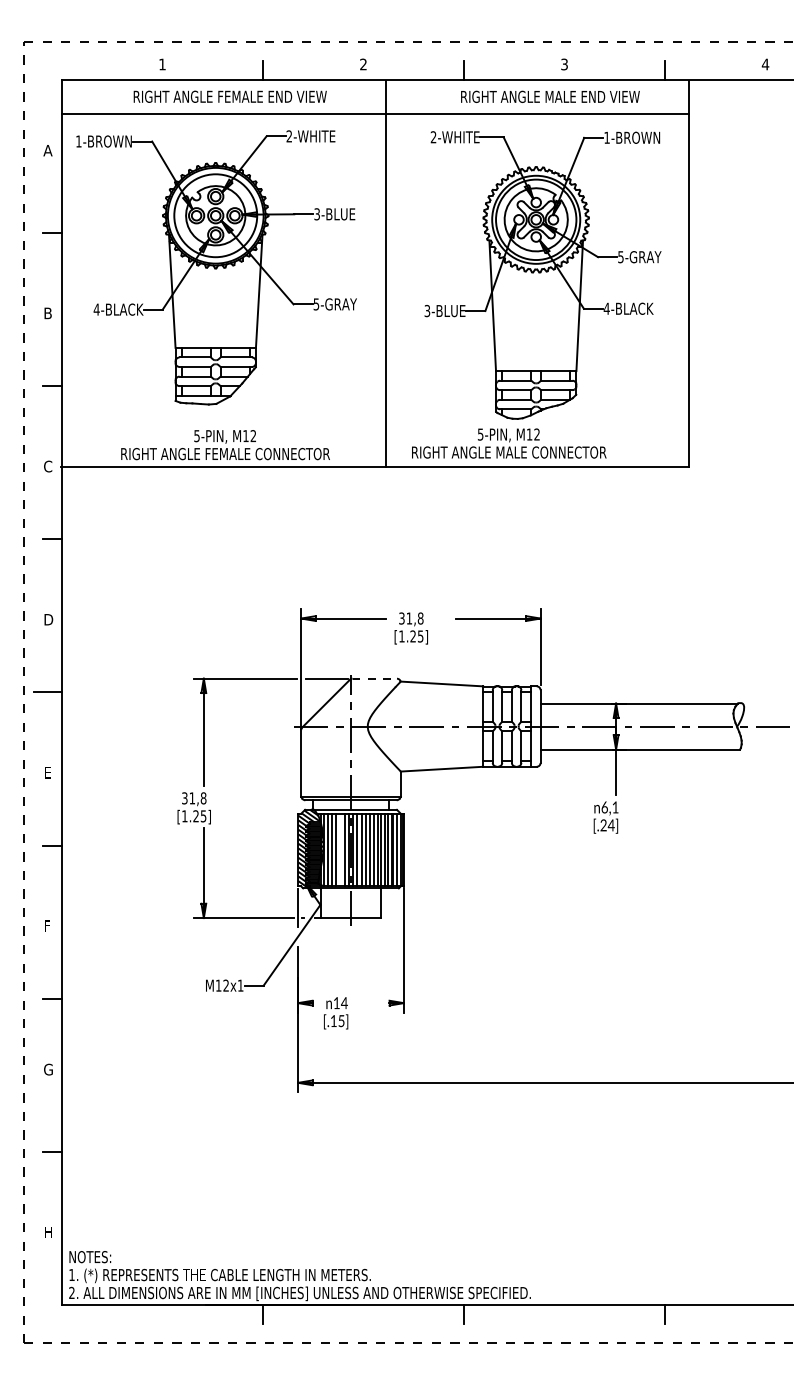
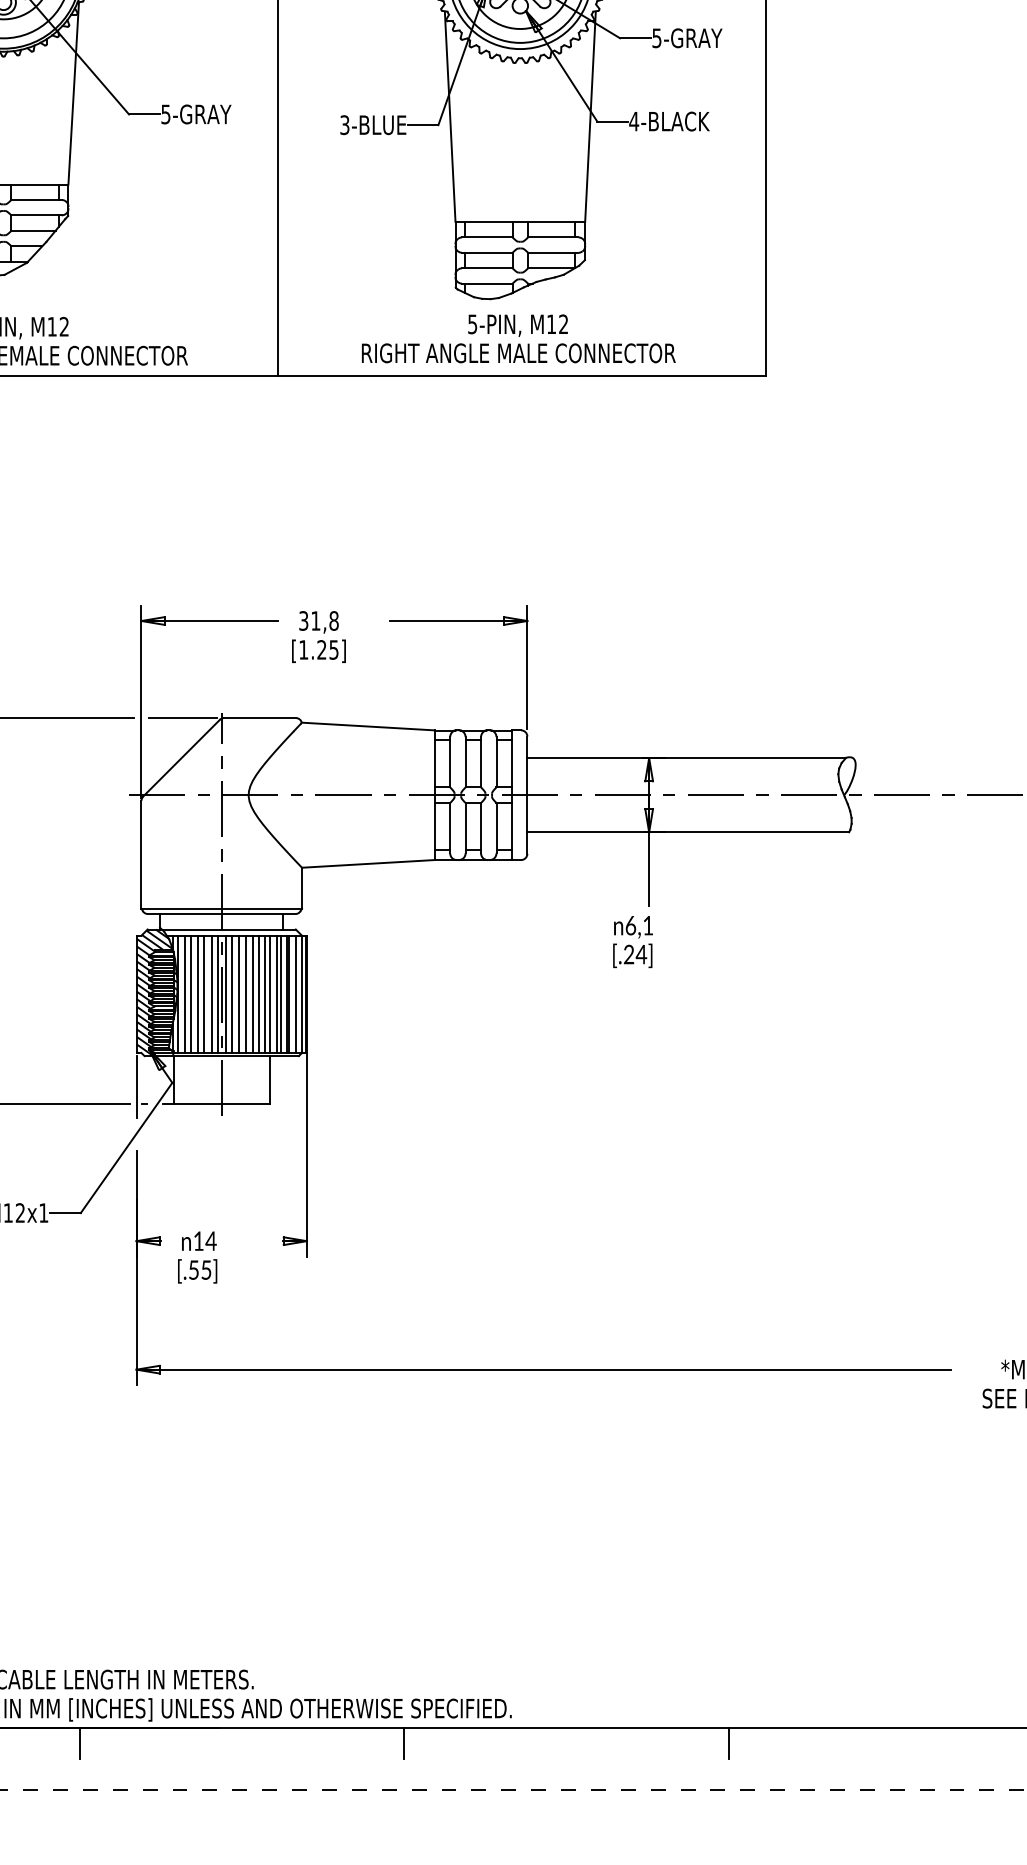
text: (509, 443) -> (519, 338), moved
line: (375, 678) -> (261, 717), dashed -> solid
line: (340, 849) -> (204, 993), added
text: (333, 1021) -> (193, 1270), [.15] -> [.55]

